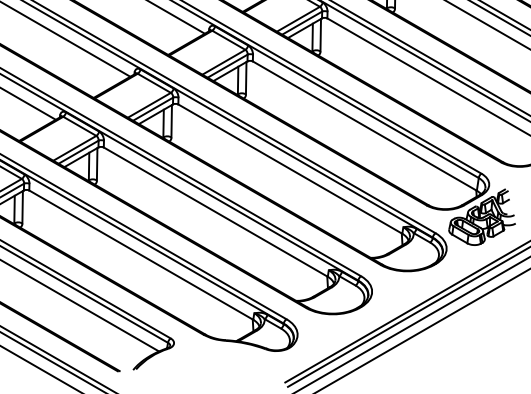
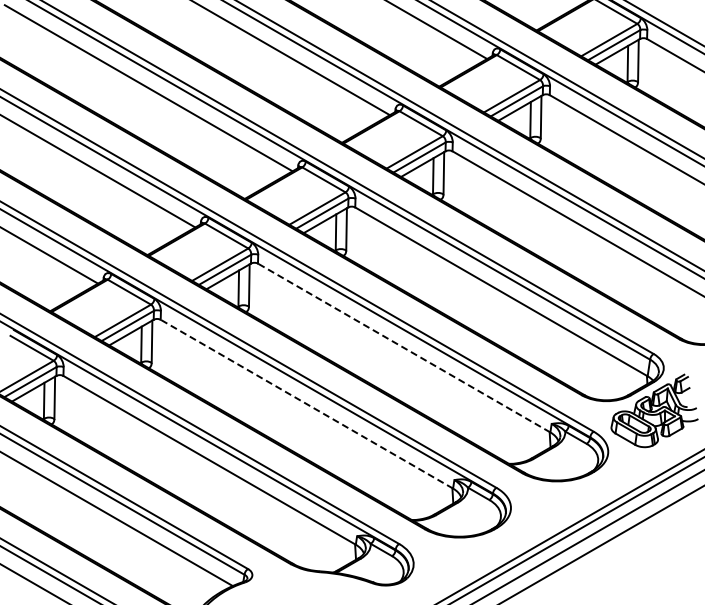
line: (290, 169) -> (404, 348), solid -> dashed
line: (215, 212) -> (306, 404), solid -> dashed

